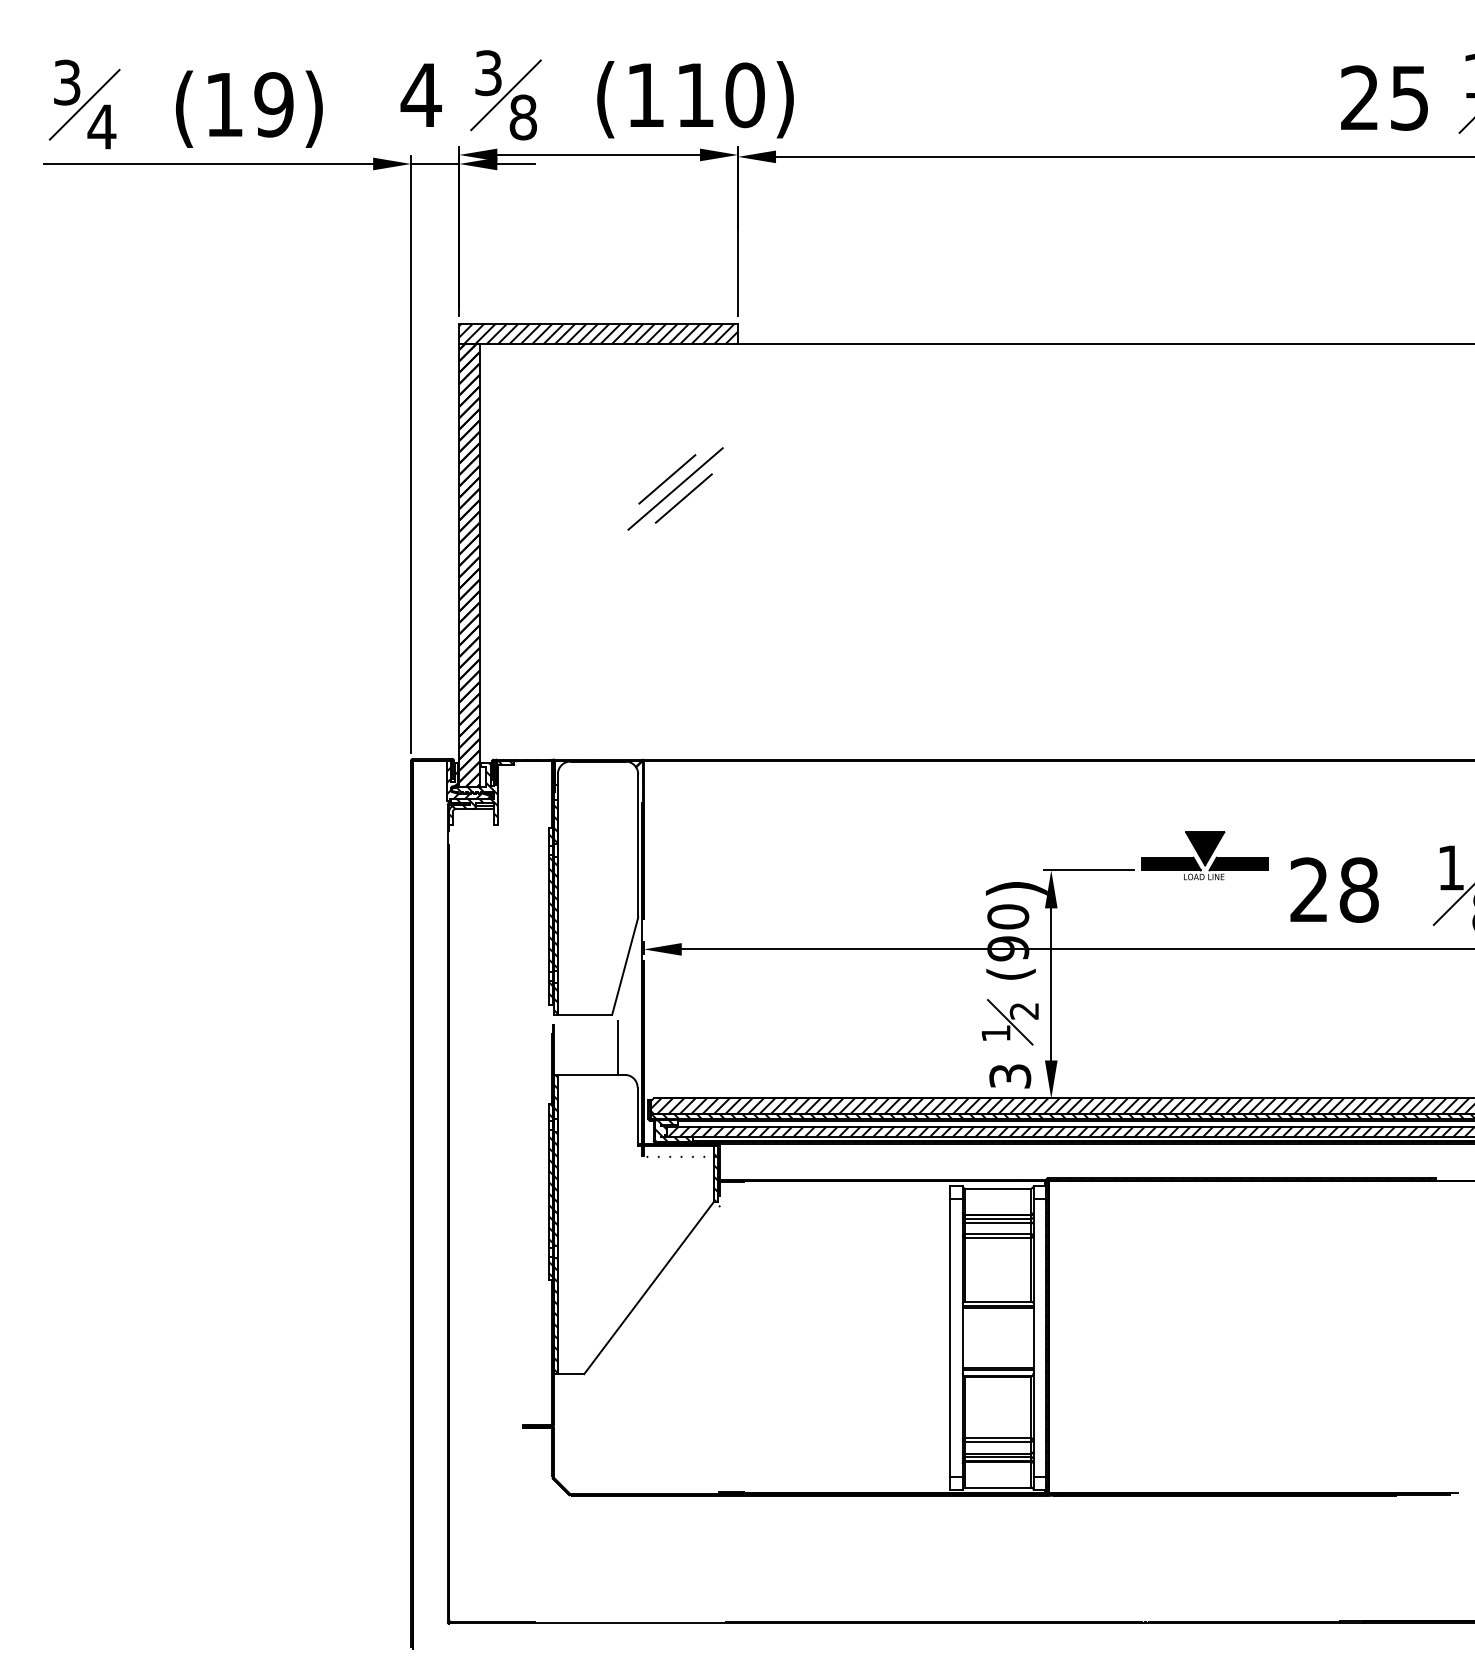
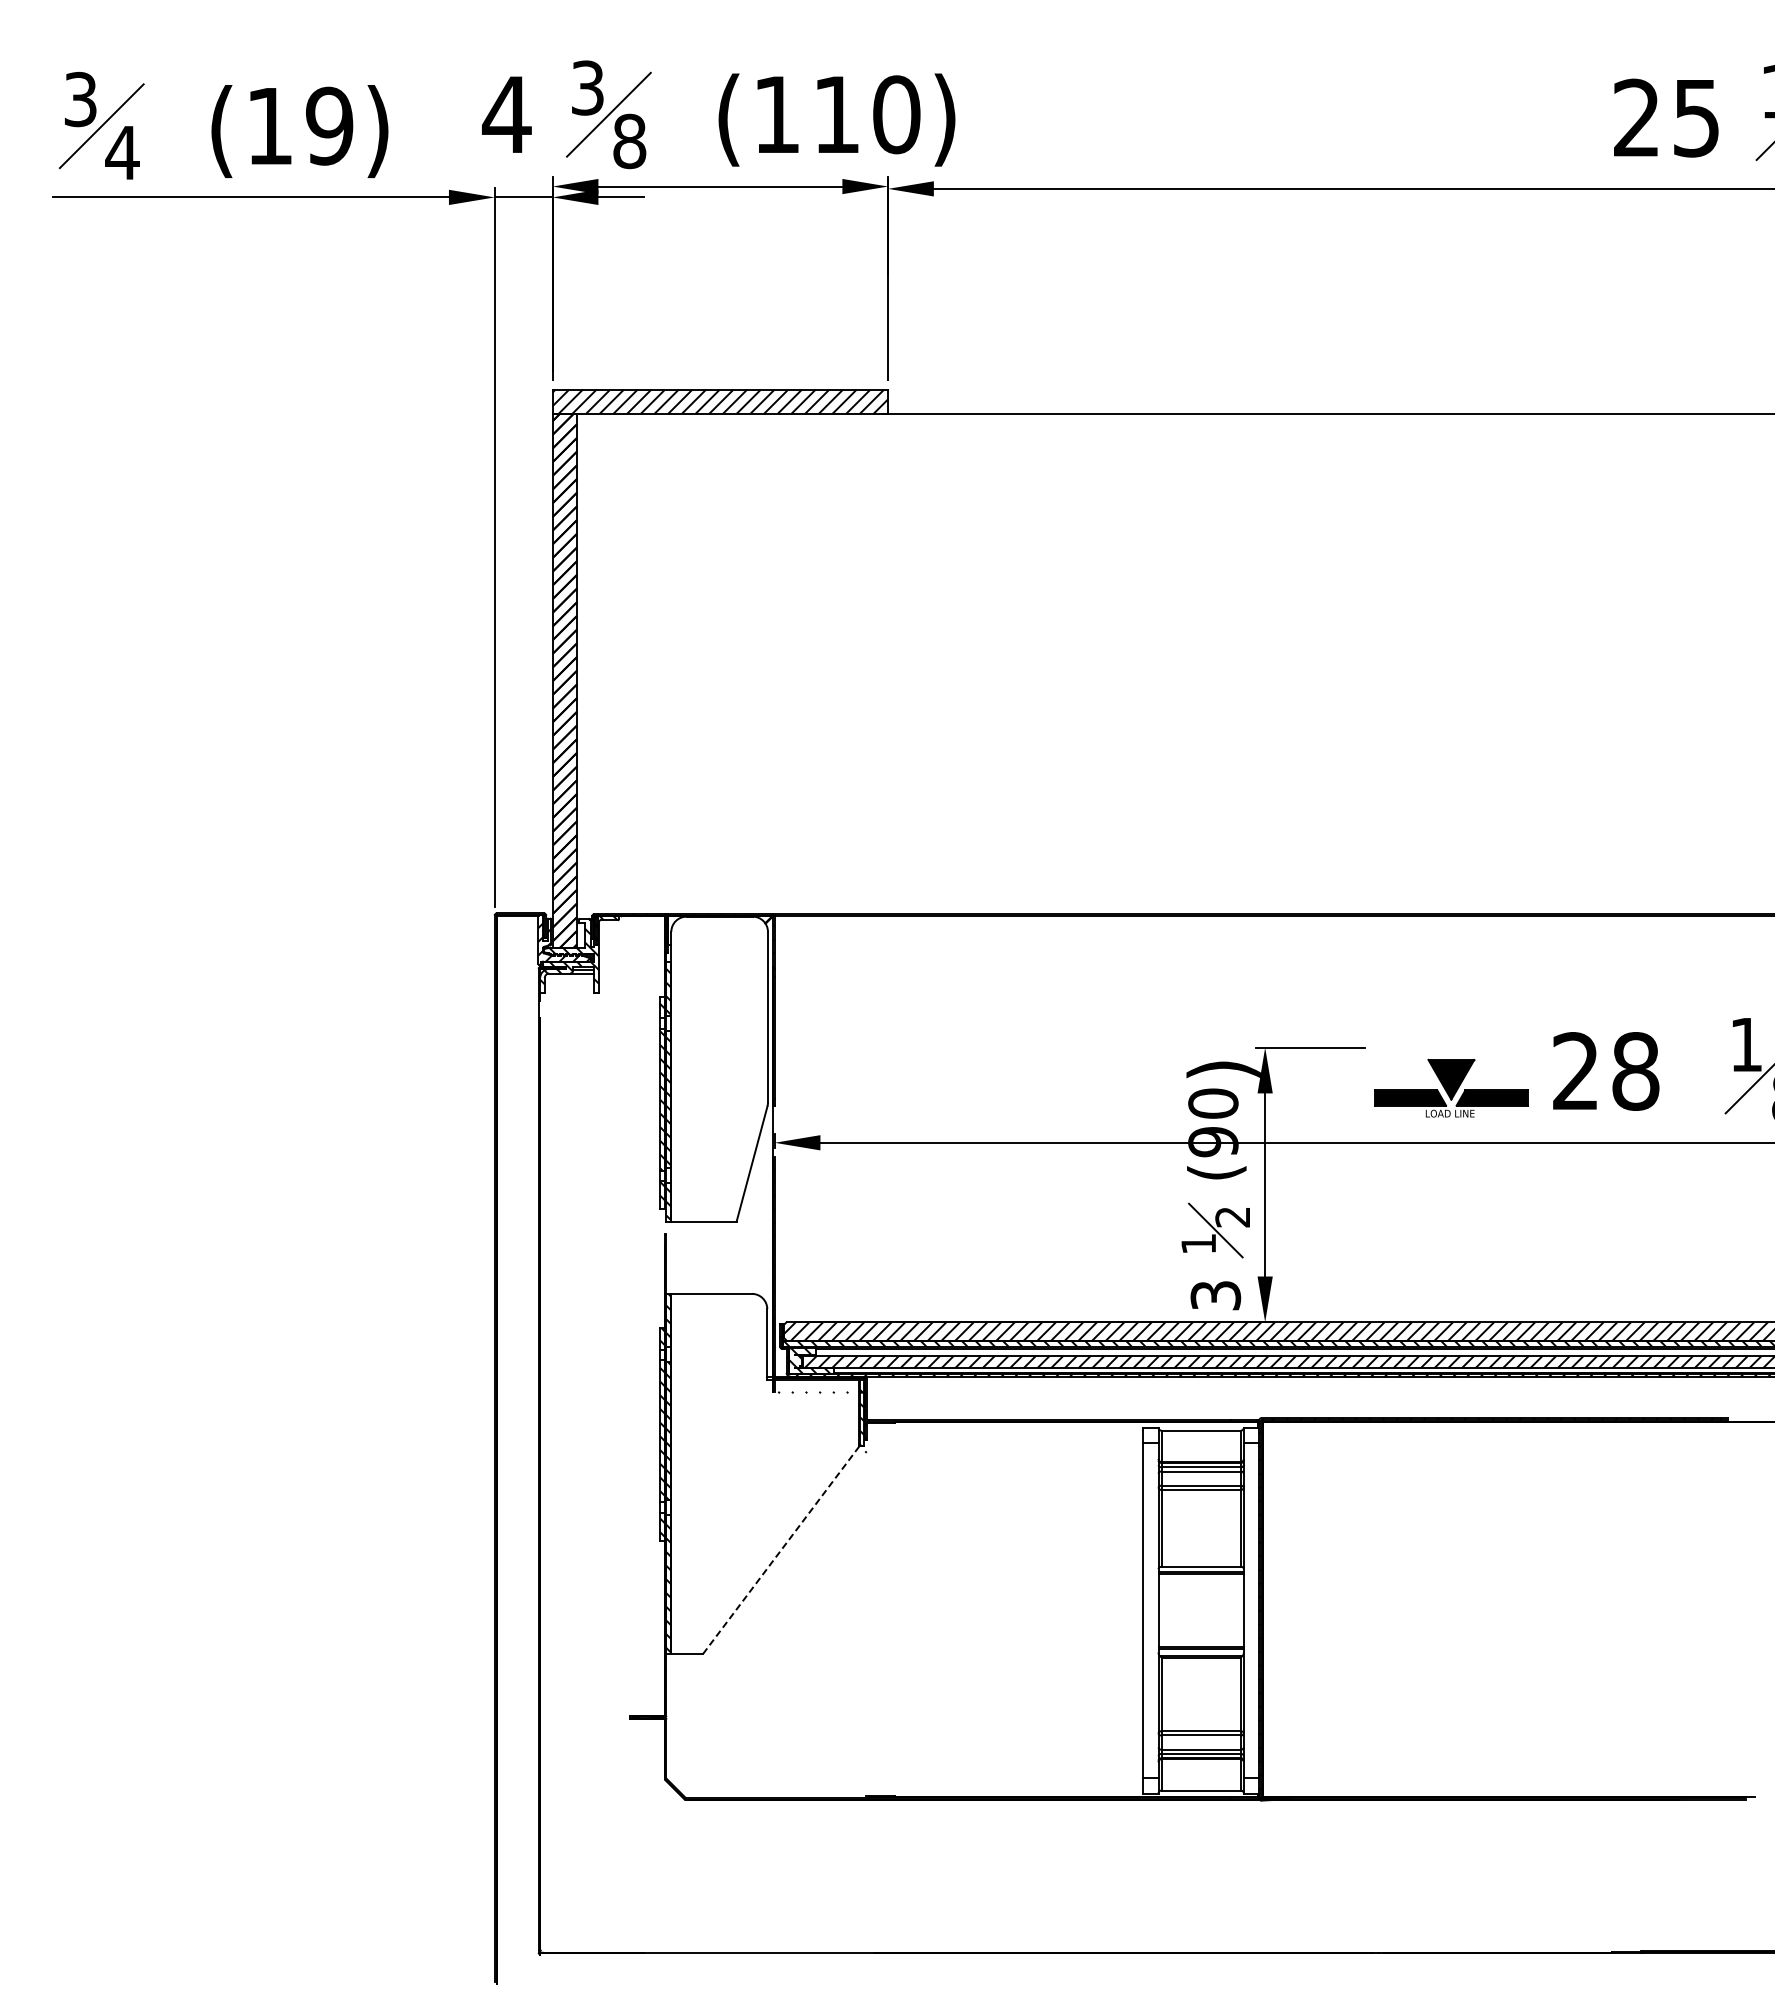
line: (666, 478) -> (802, 576), removed
line: (675, 488) -> (812, 588), removed
line: (683, 498) -> (822, 600), removed
part: (1205, 855) -> (1451, 1087), moved
line: (618, 1047) -> (744, 1260), removed
line: (649, 1288) -> (781, 1550), solid -> dashed

